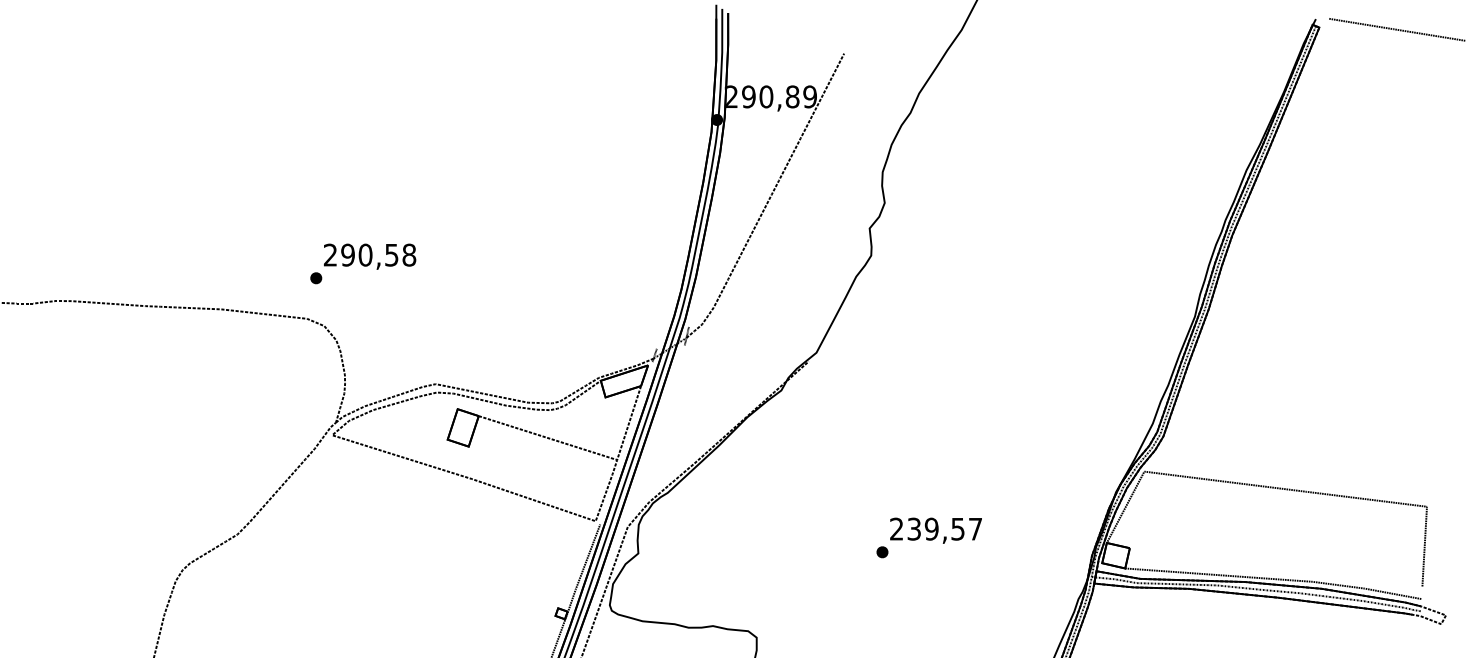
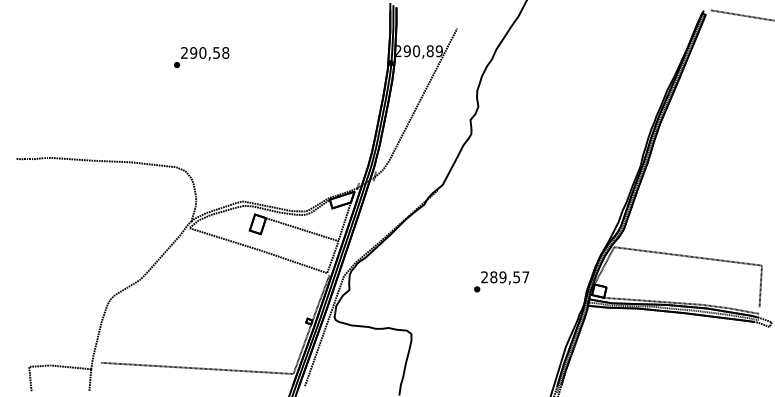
text: (362, 263) -> (201, 57), moved
text: (913, 529) -> (493, 277), 239,57 -> 289,57

